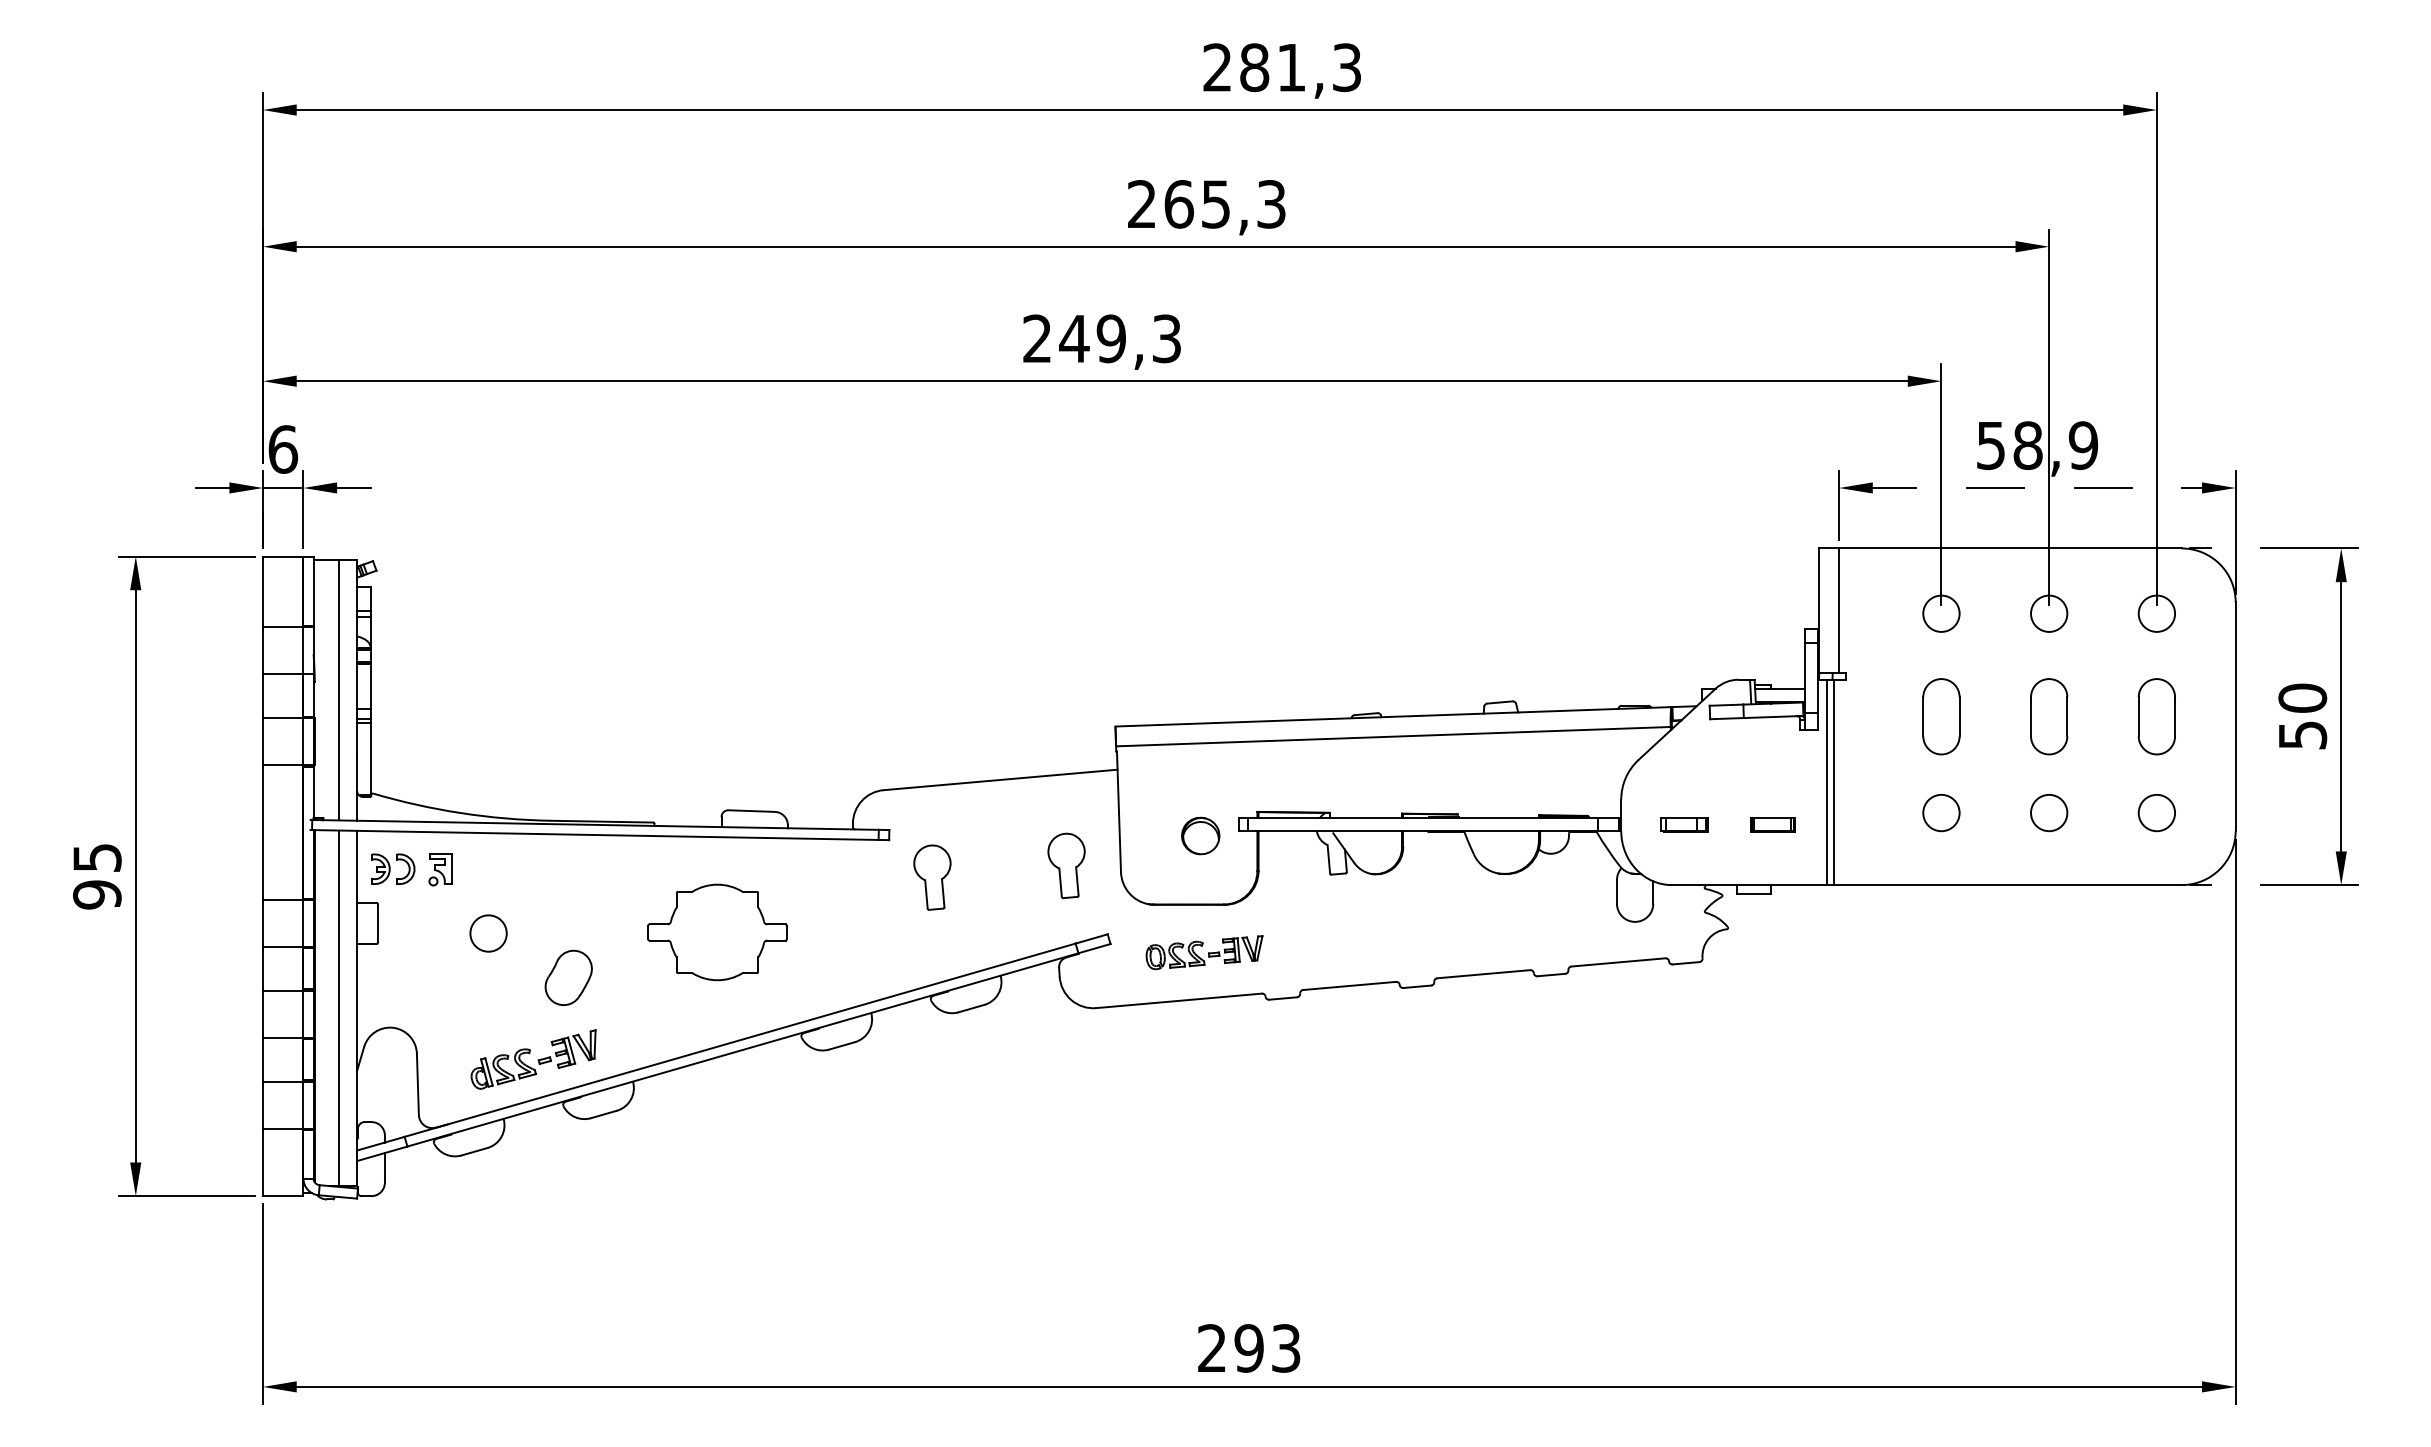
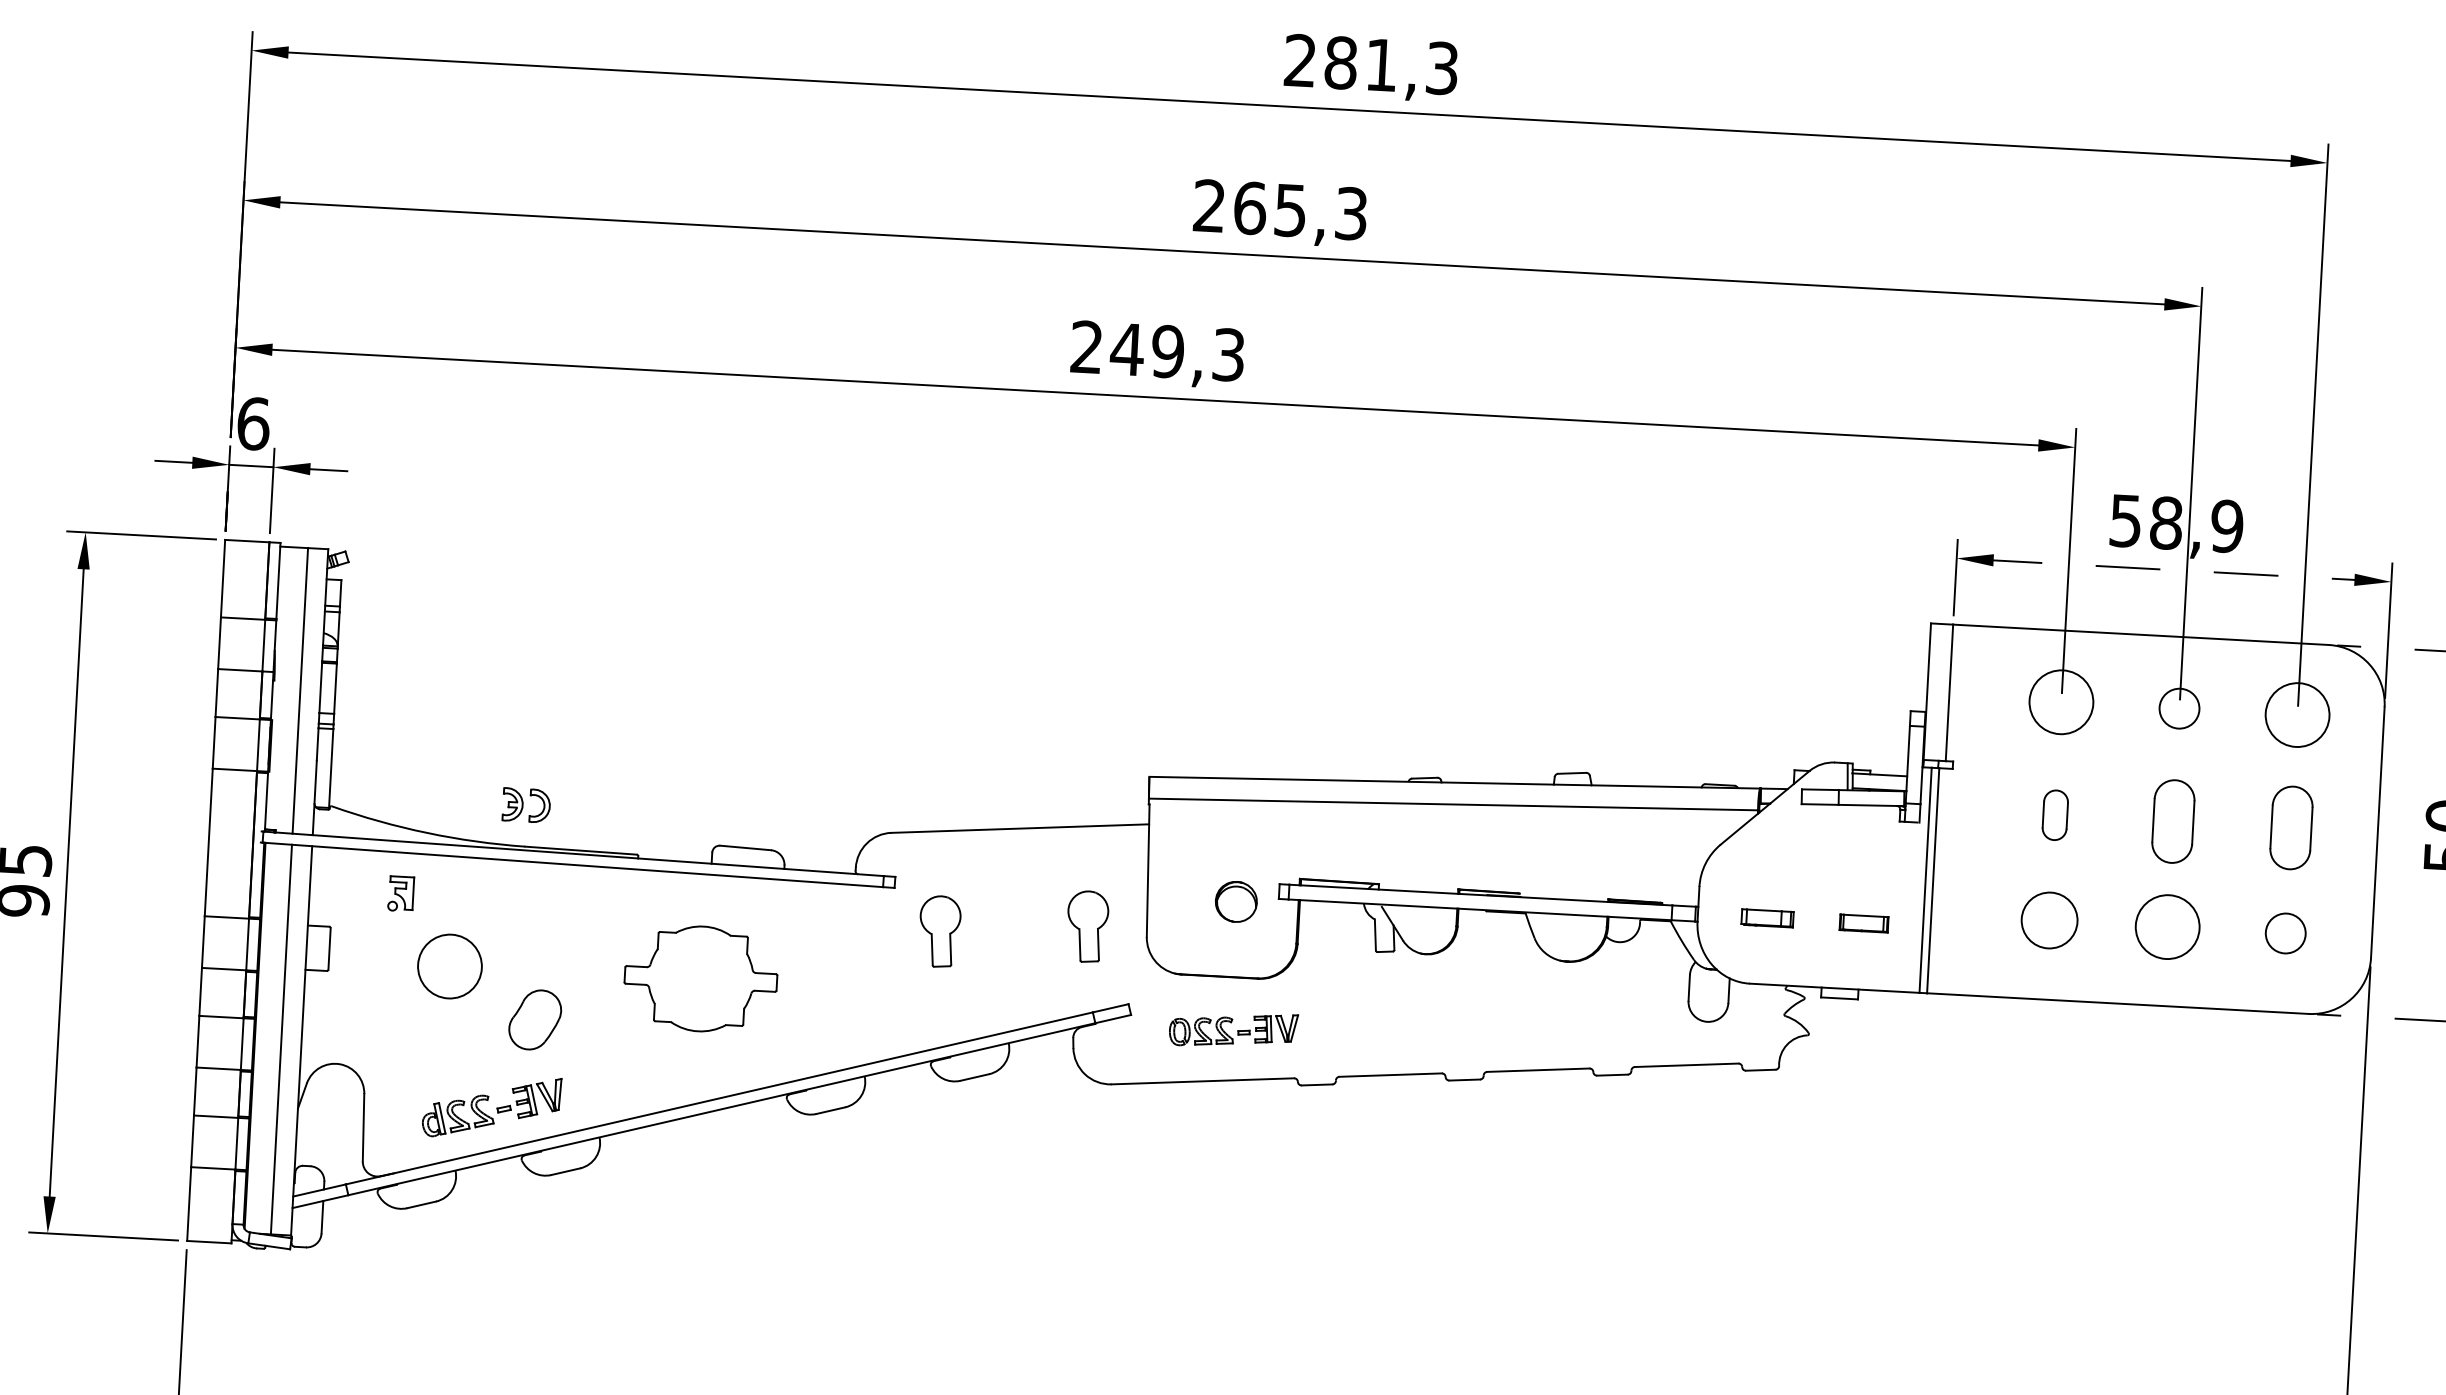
circle: (1941, 613) -> (2061, 702), size x1.6
circle: (2156, 613) -> (2297, 714), size x1.6
part: (1941, 716) -> (2055, 814), size x0.6
circle: (2049, 812) -> (2168, 926), size x1.6
circle: (1941, 813) -> (2049, 921), size x1.4
part: (393, 868) -> (526, 804), moved
circle: (488, 933) -> (449, 966), size x1.6

